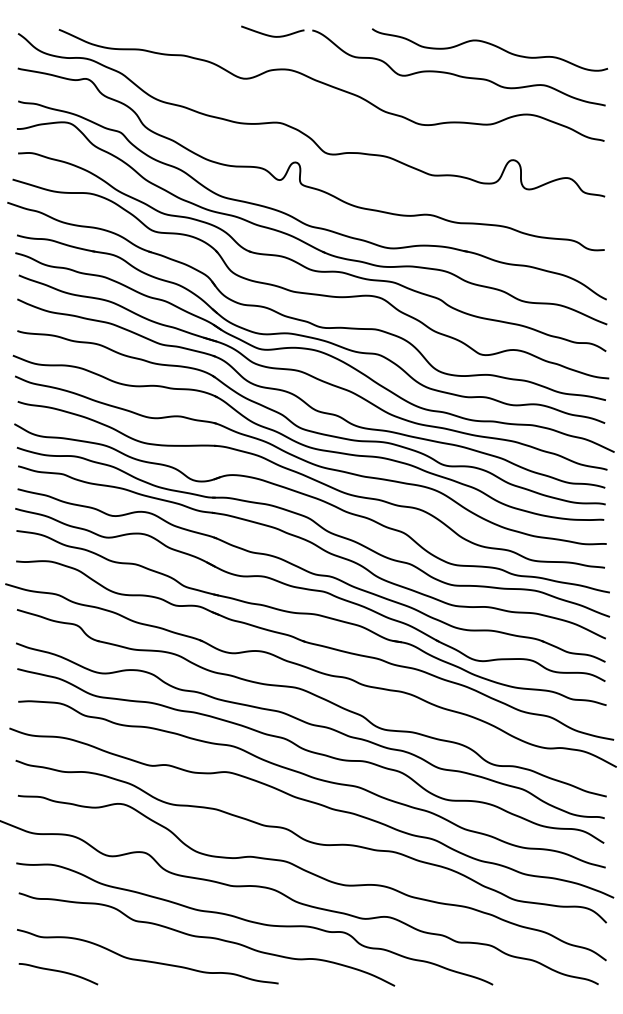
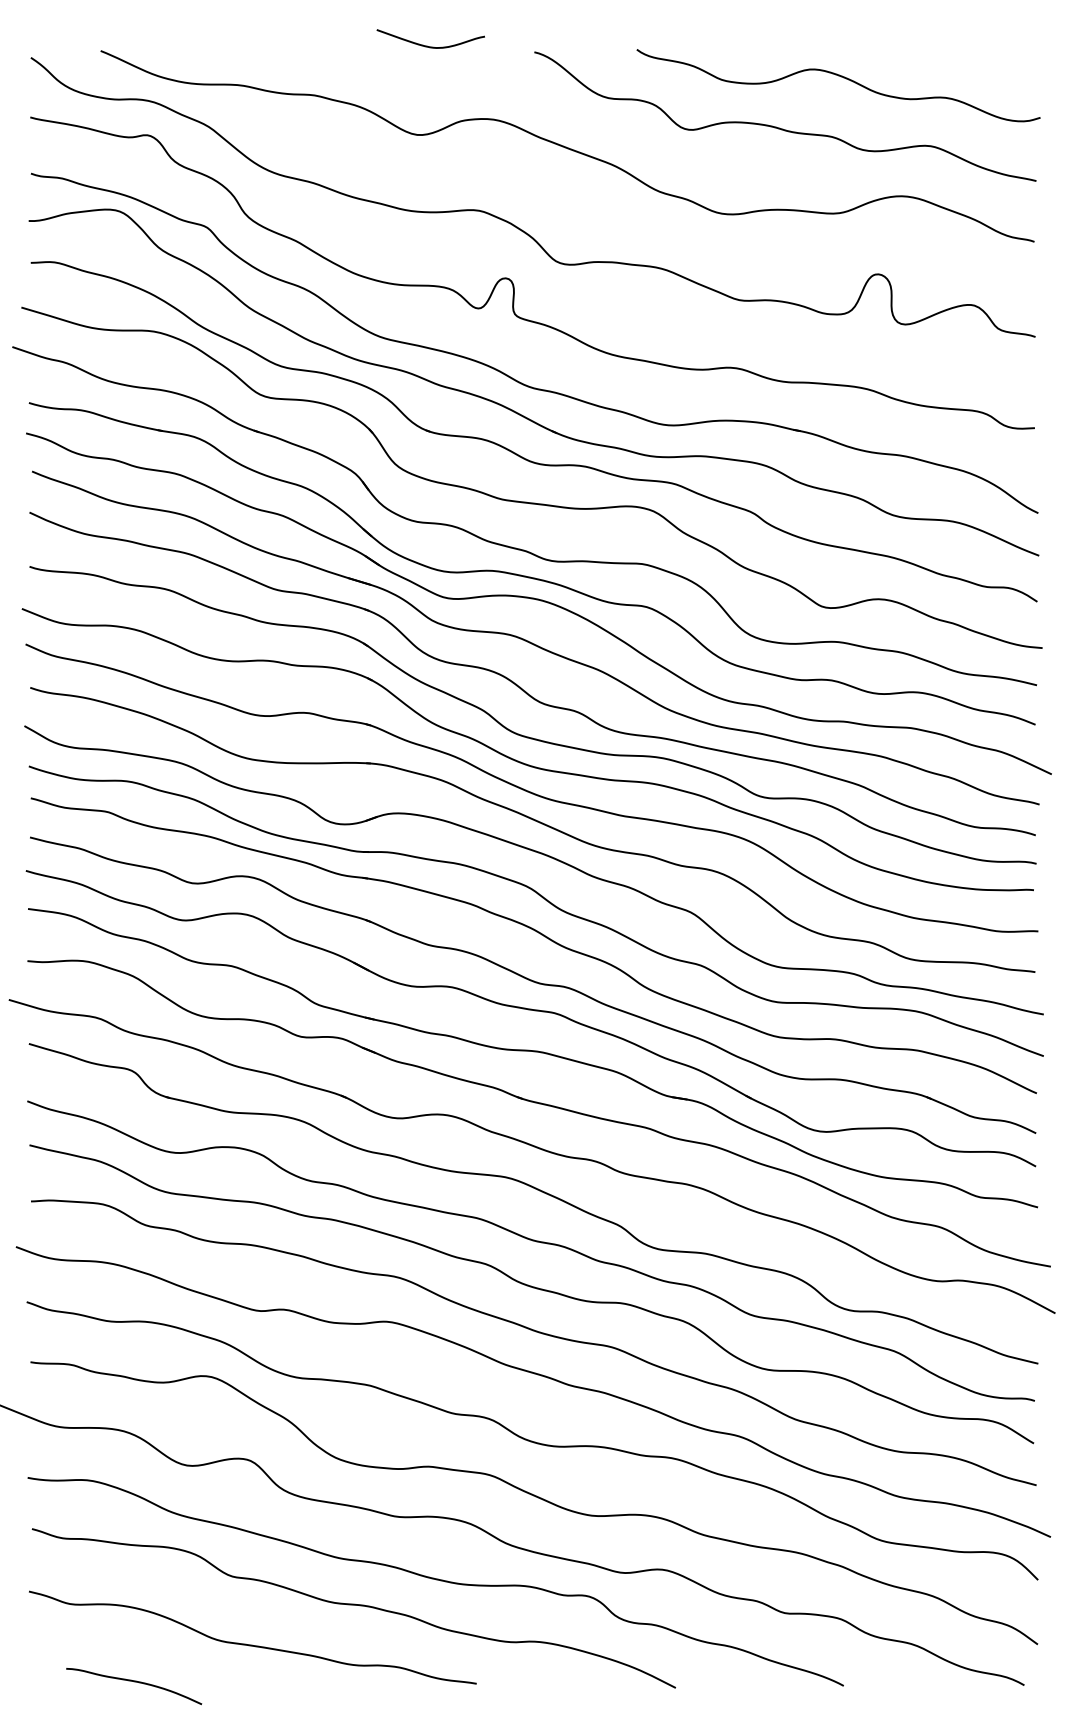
curve: (272, 35) -> (430, 45), moved
curve: (58, 972) -> (134, 1683), moved

